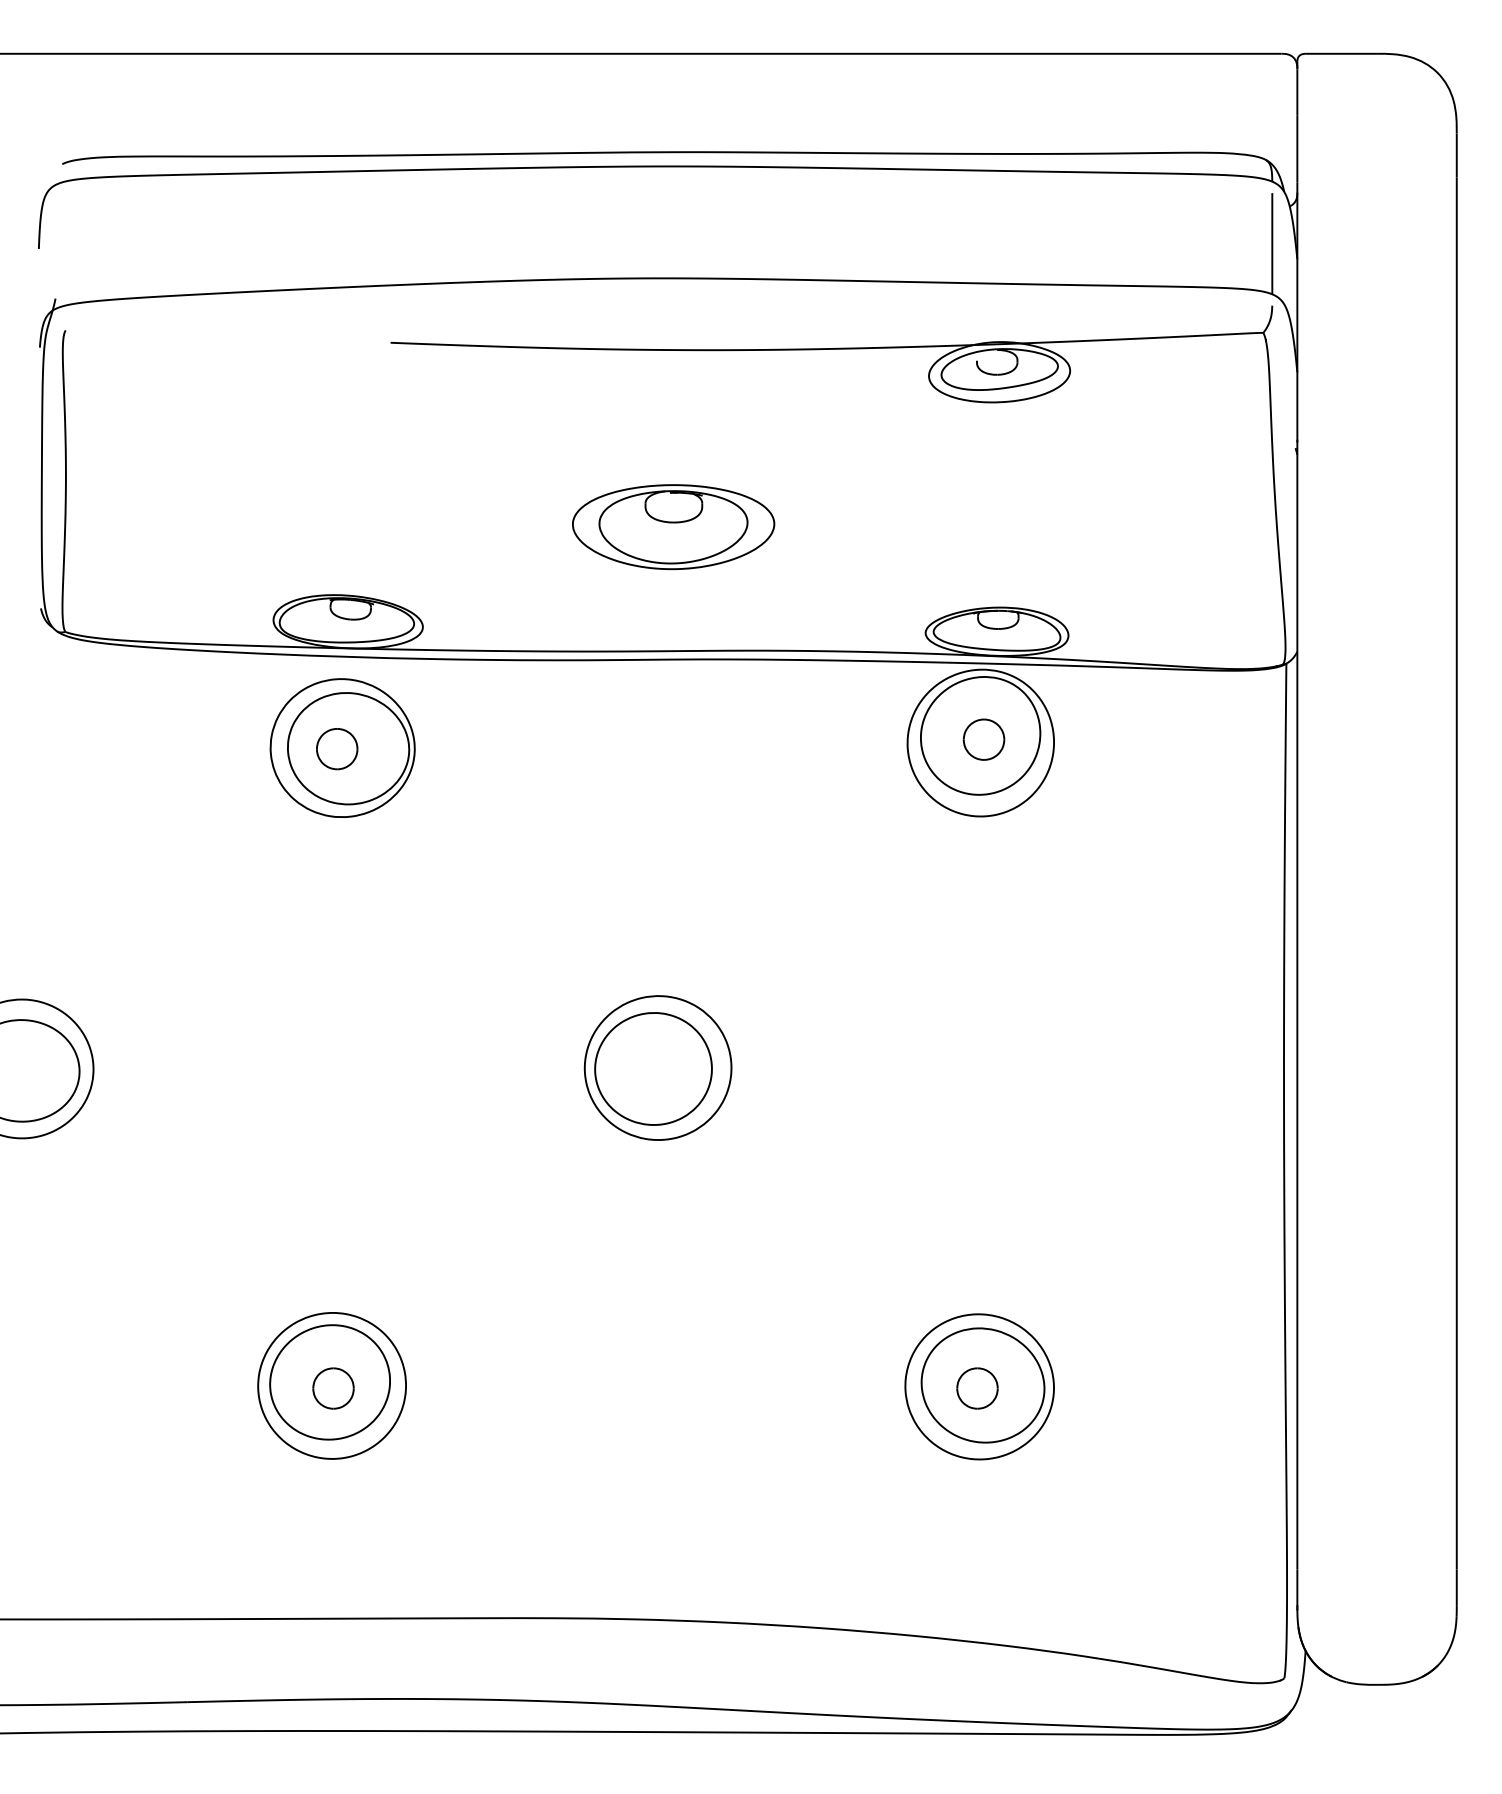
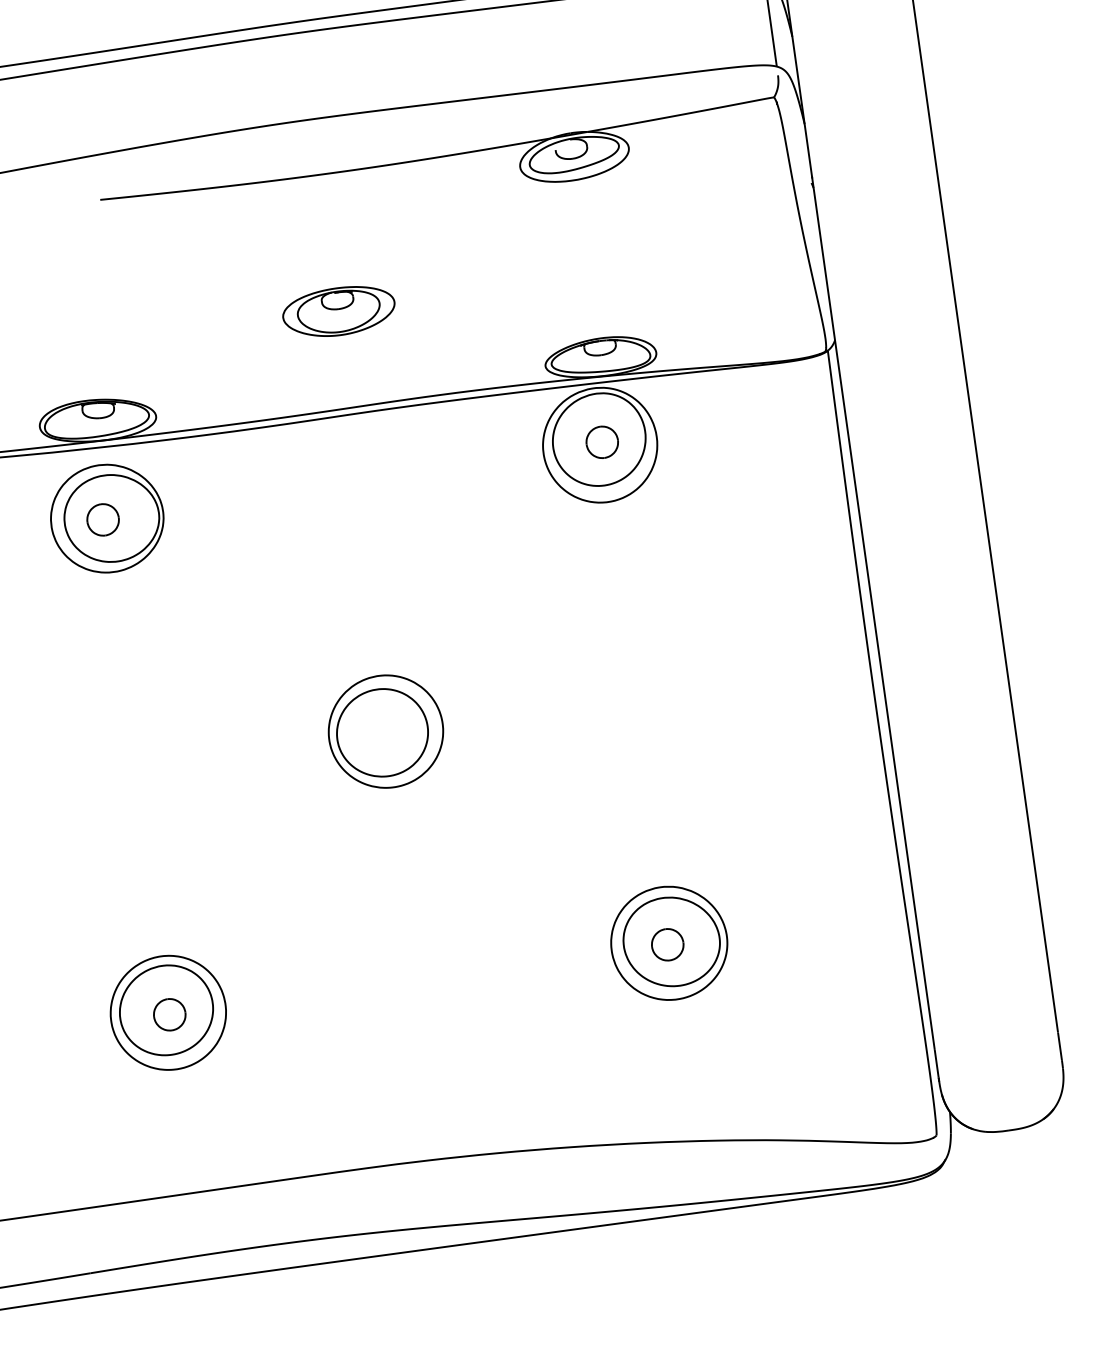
part: (673, 526) -> (338, 311), size x0.71

